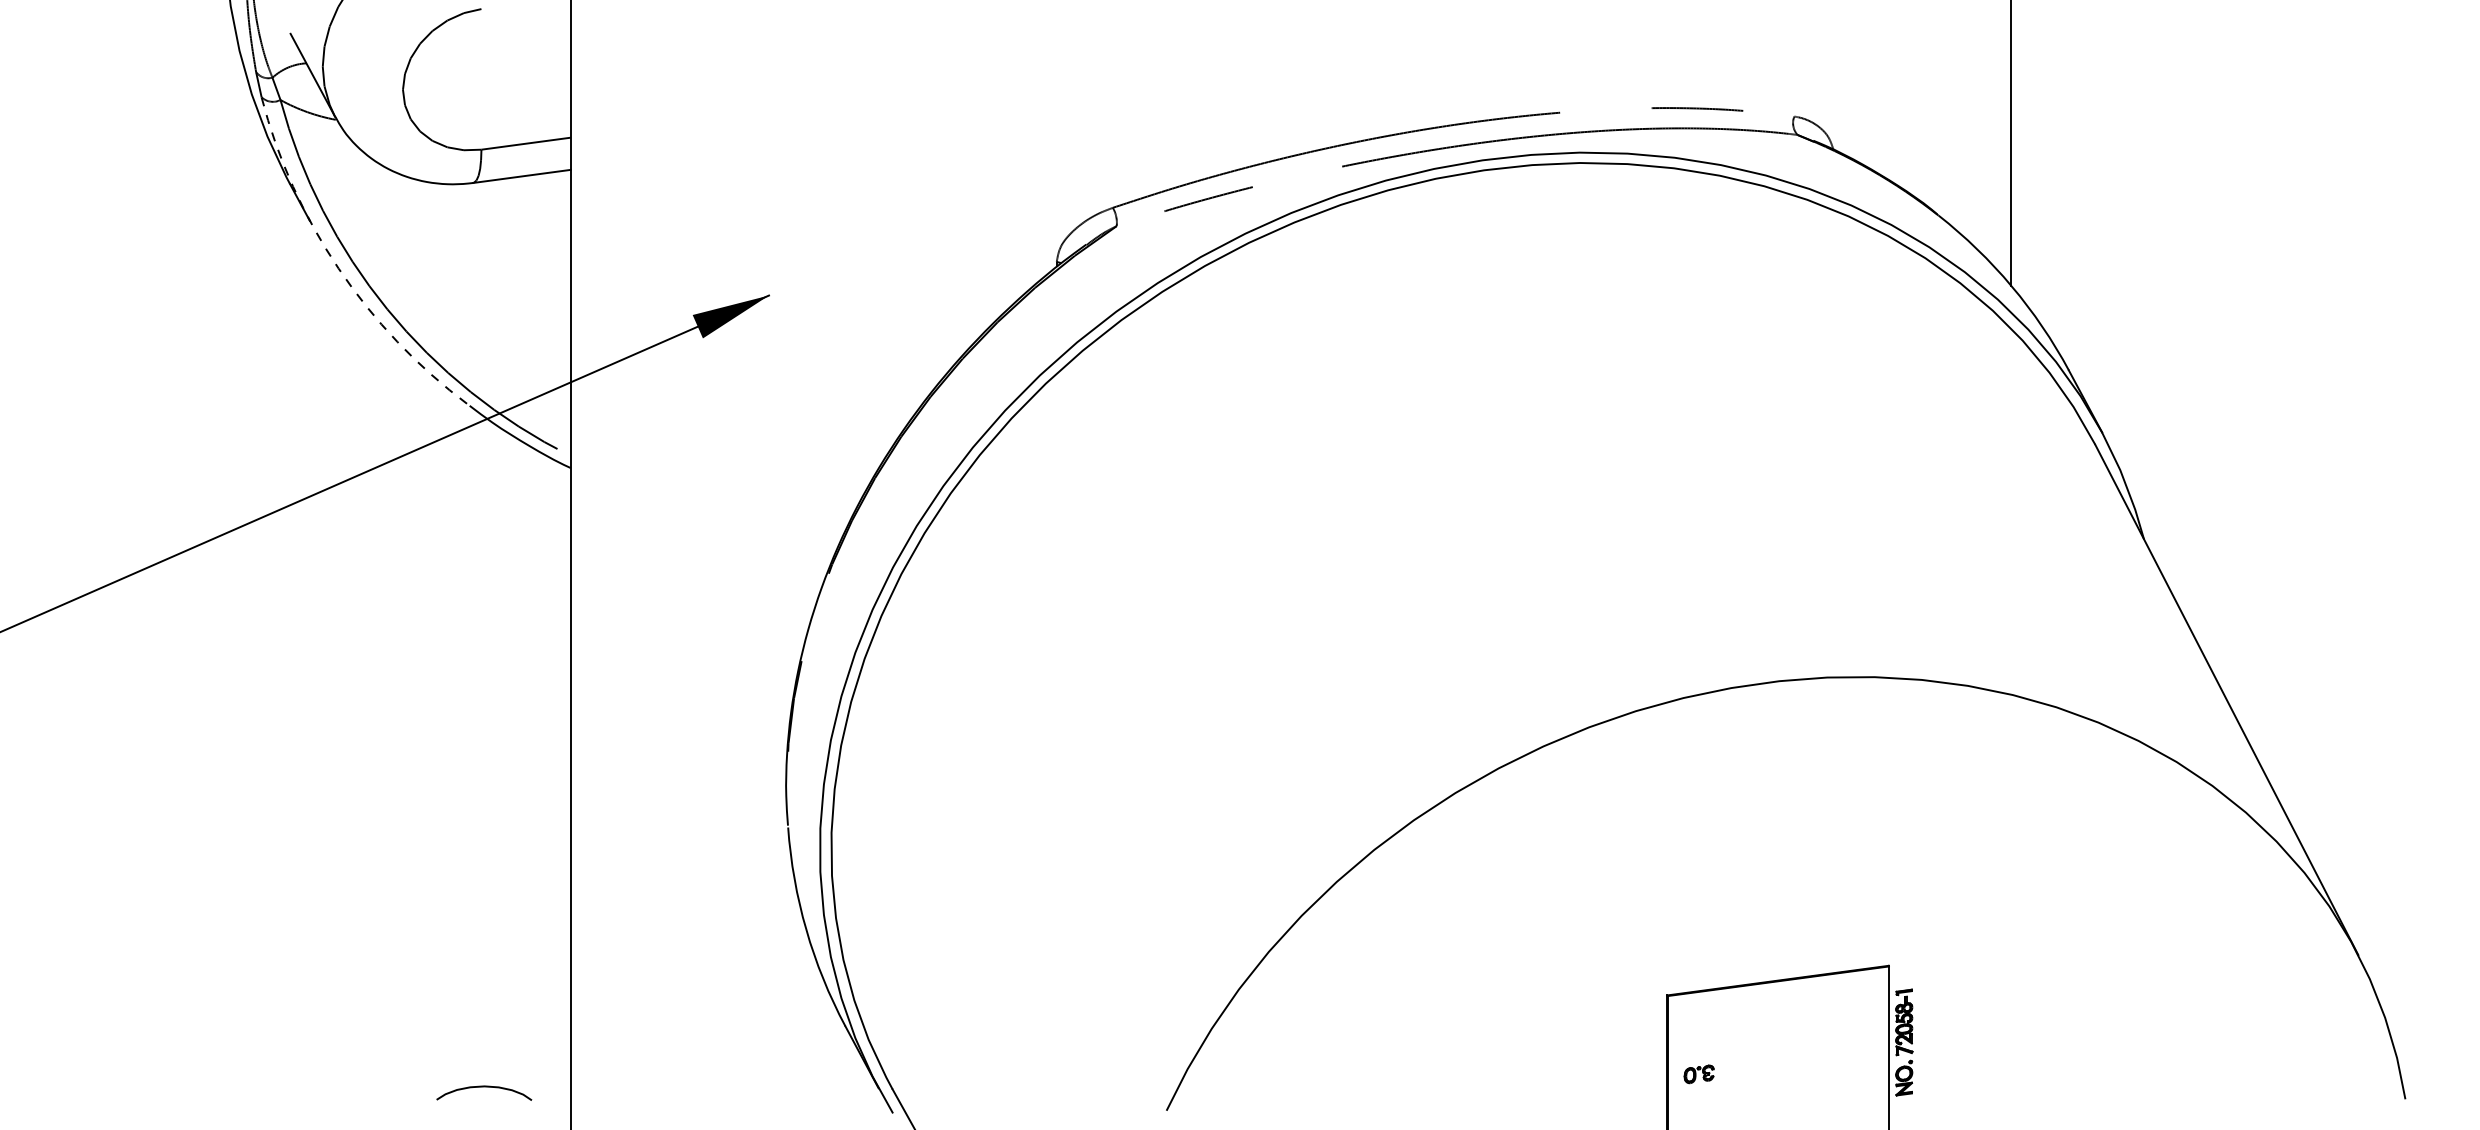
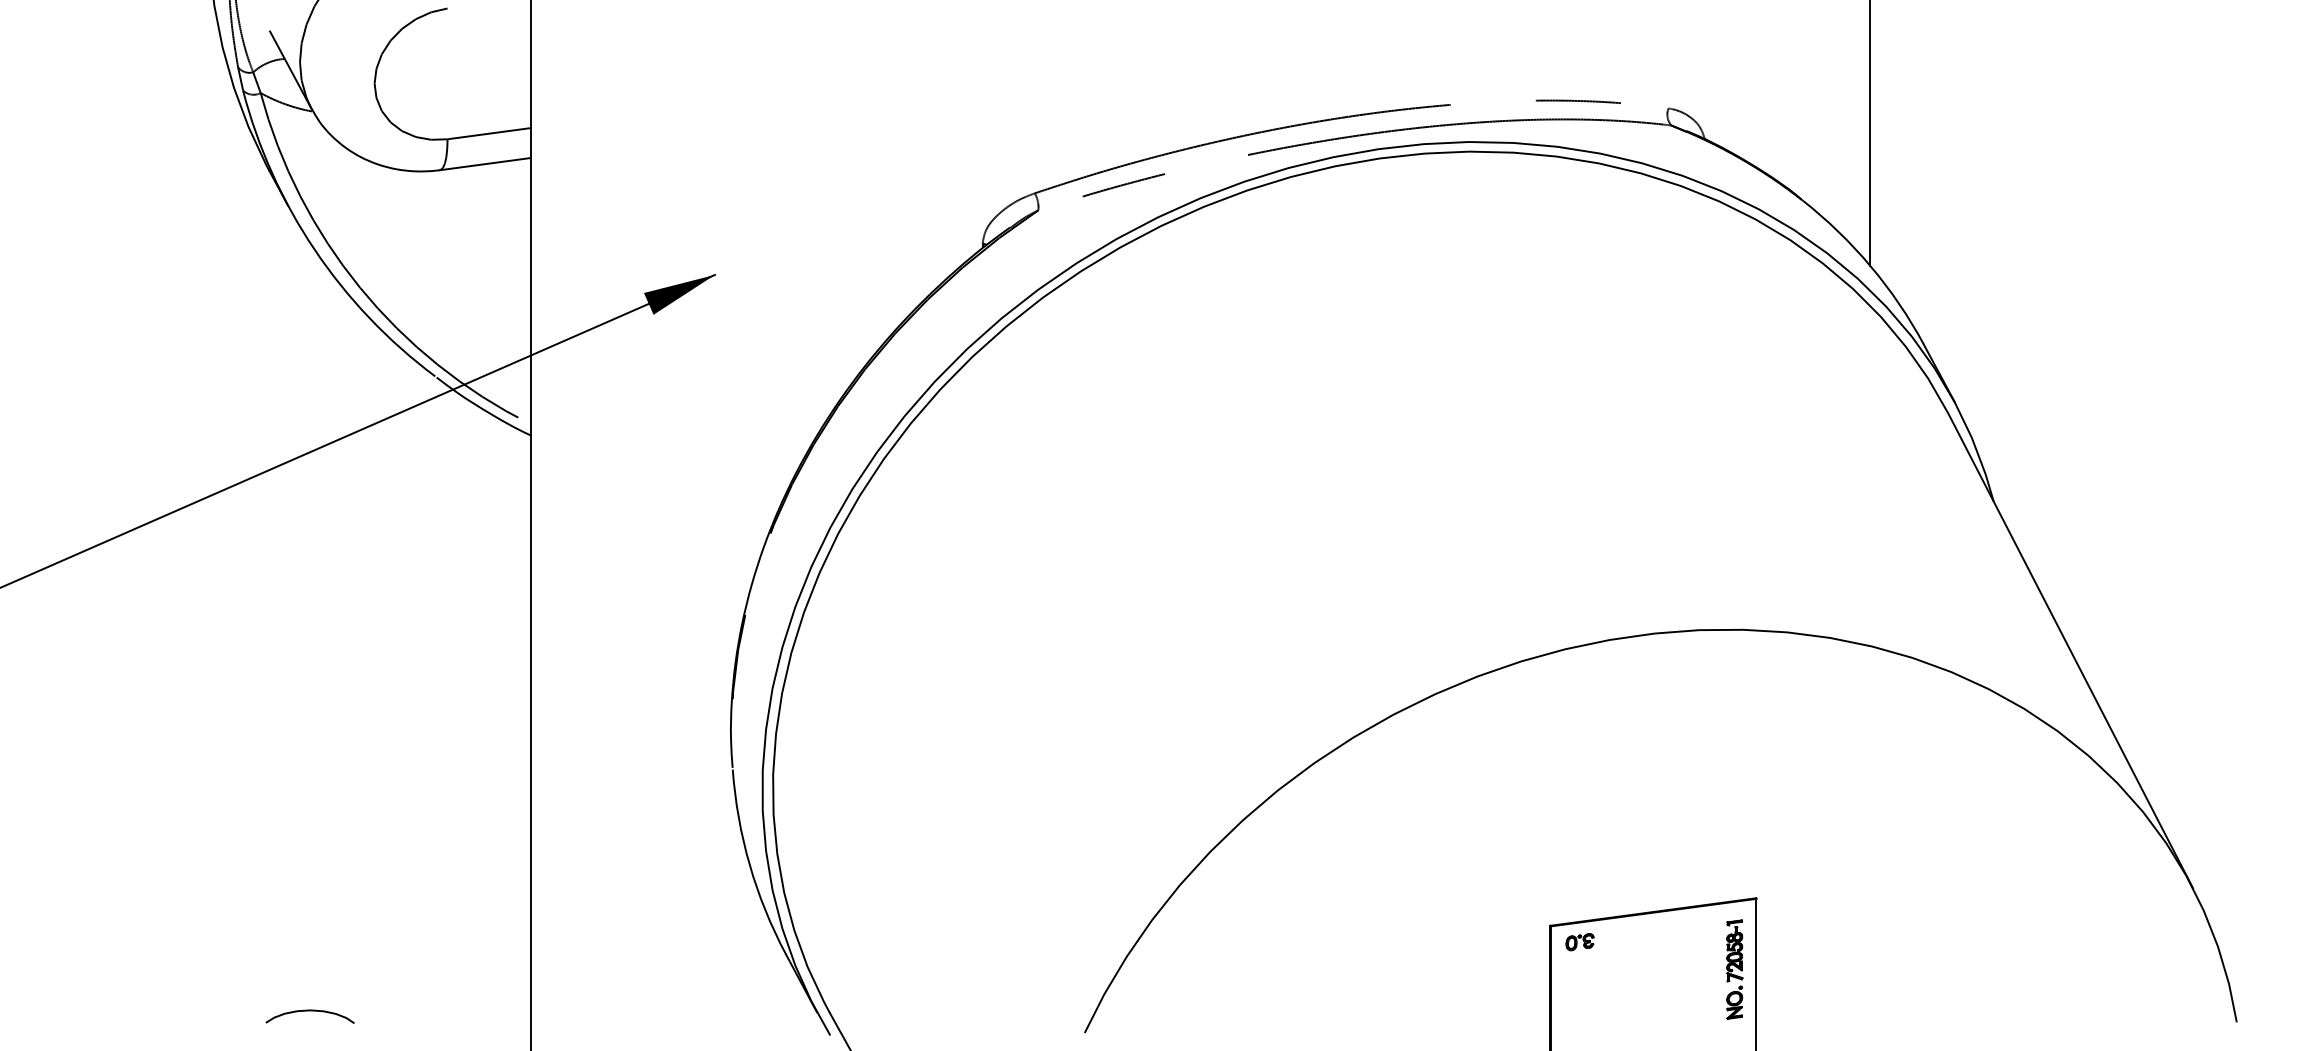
arc: (338, 268) -> (314, 249), dashed -> solid
part: (1903, 1042) -> (1734, 969), moved
part: (1698, 1074) -> (1579, 942), moved
curve: (483, 1087) -> (309, 1011), moved

